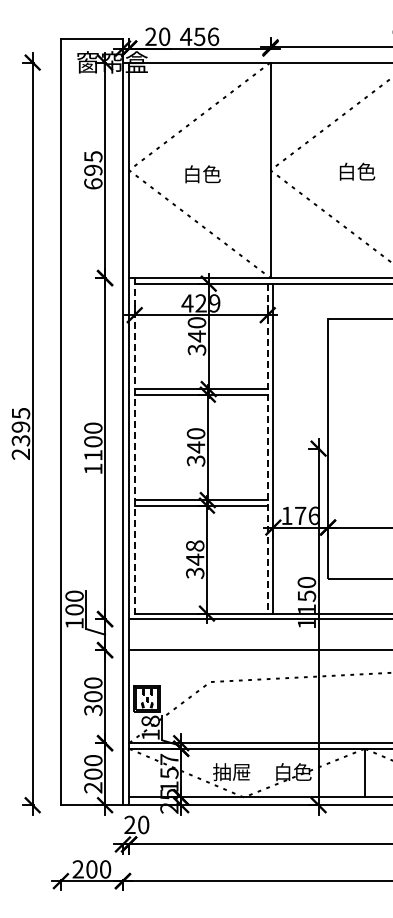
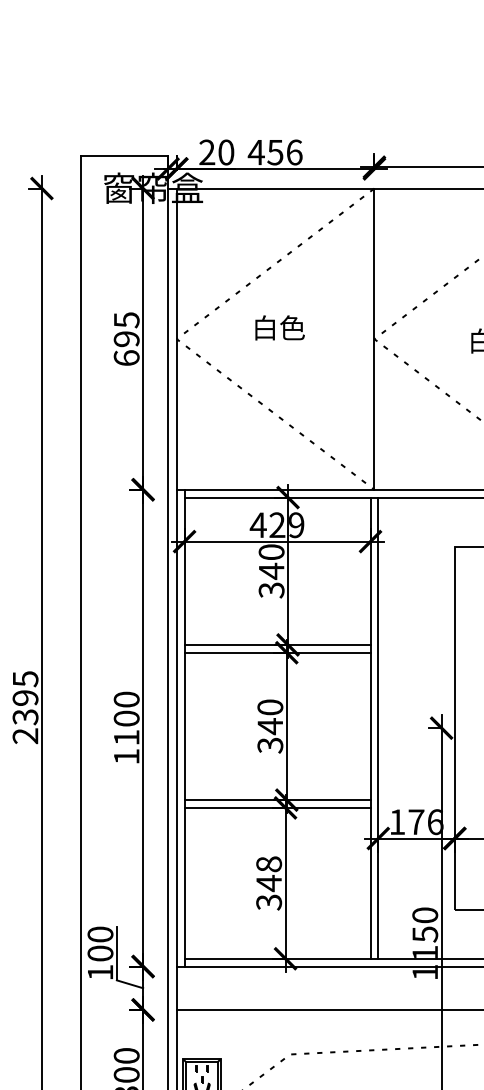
text: (202, 174) -> (279, 328), moved
line: (134, 448) -> (184, 727), dashed -> solid
line: (267, 448) -> (370, 727), dashed -> solid

